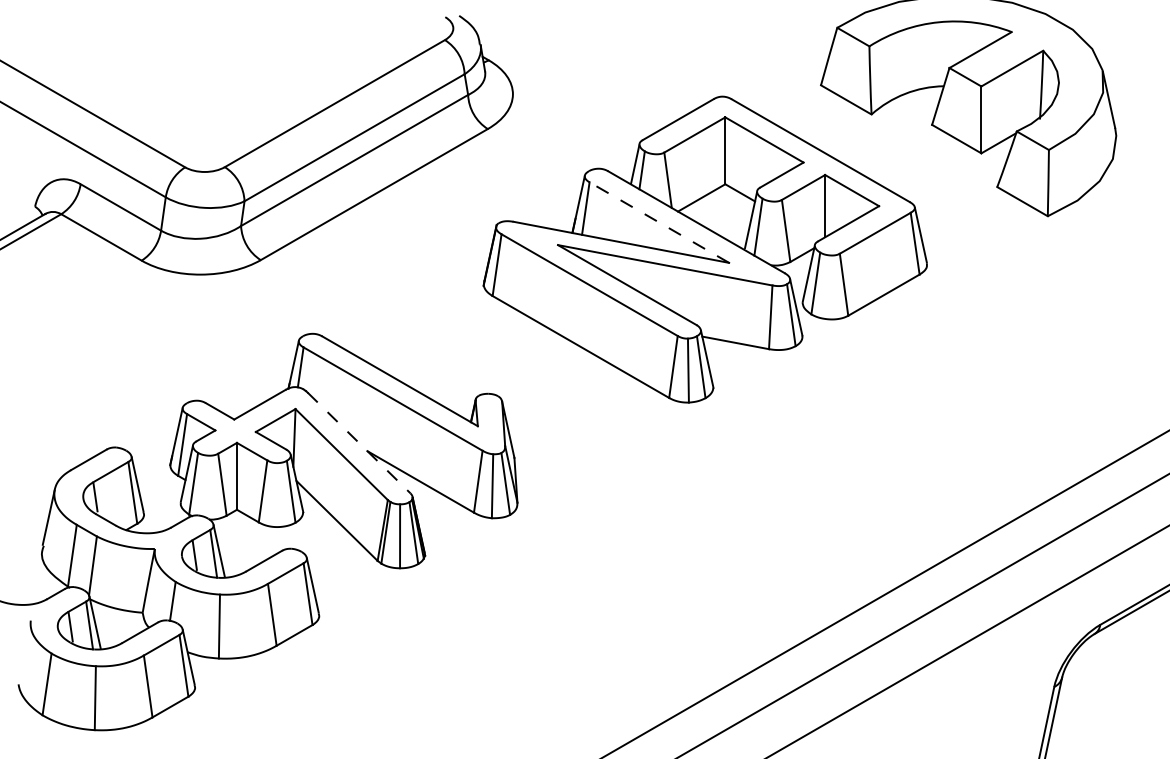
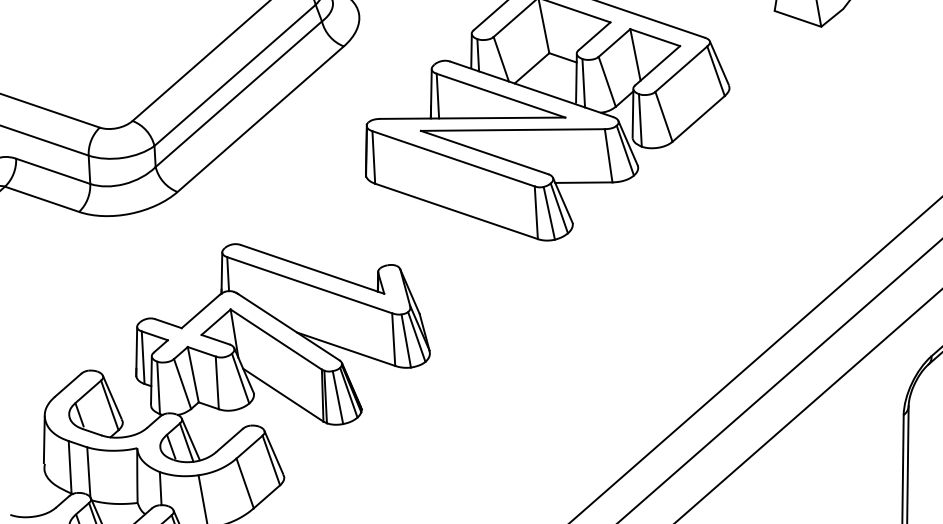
line: (659, 222) -> (501, 95), dashed -> solid
line: (359, 442) -> (289, 326), dashed -> solid

